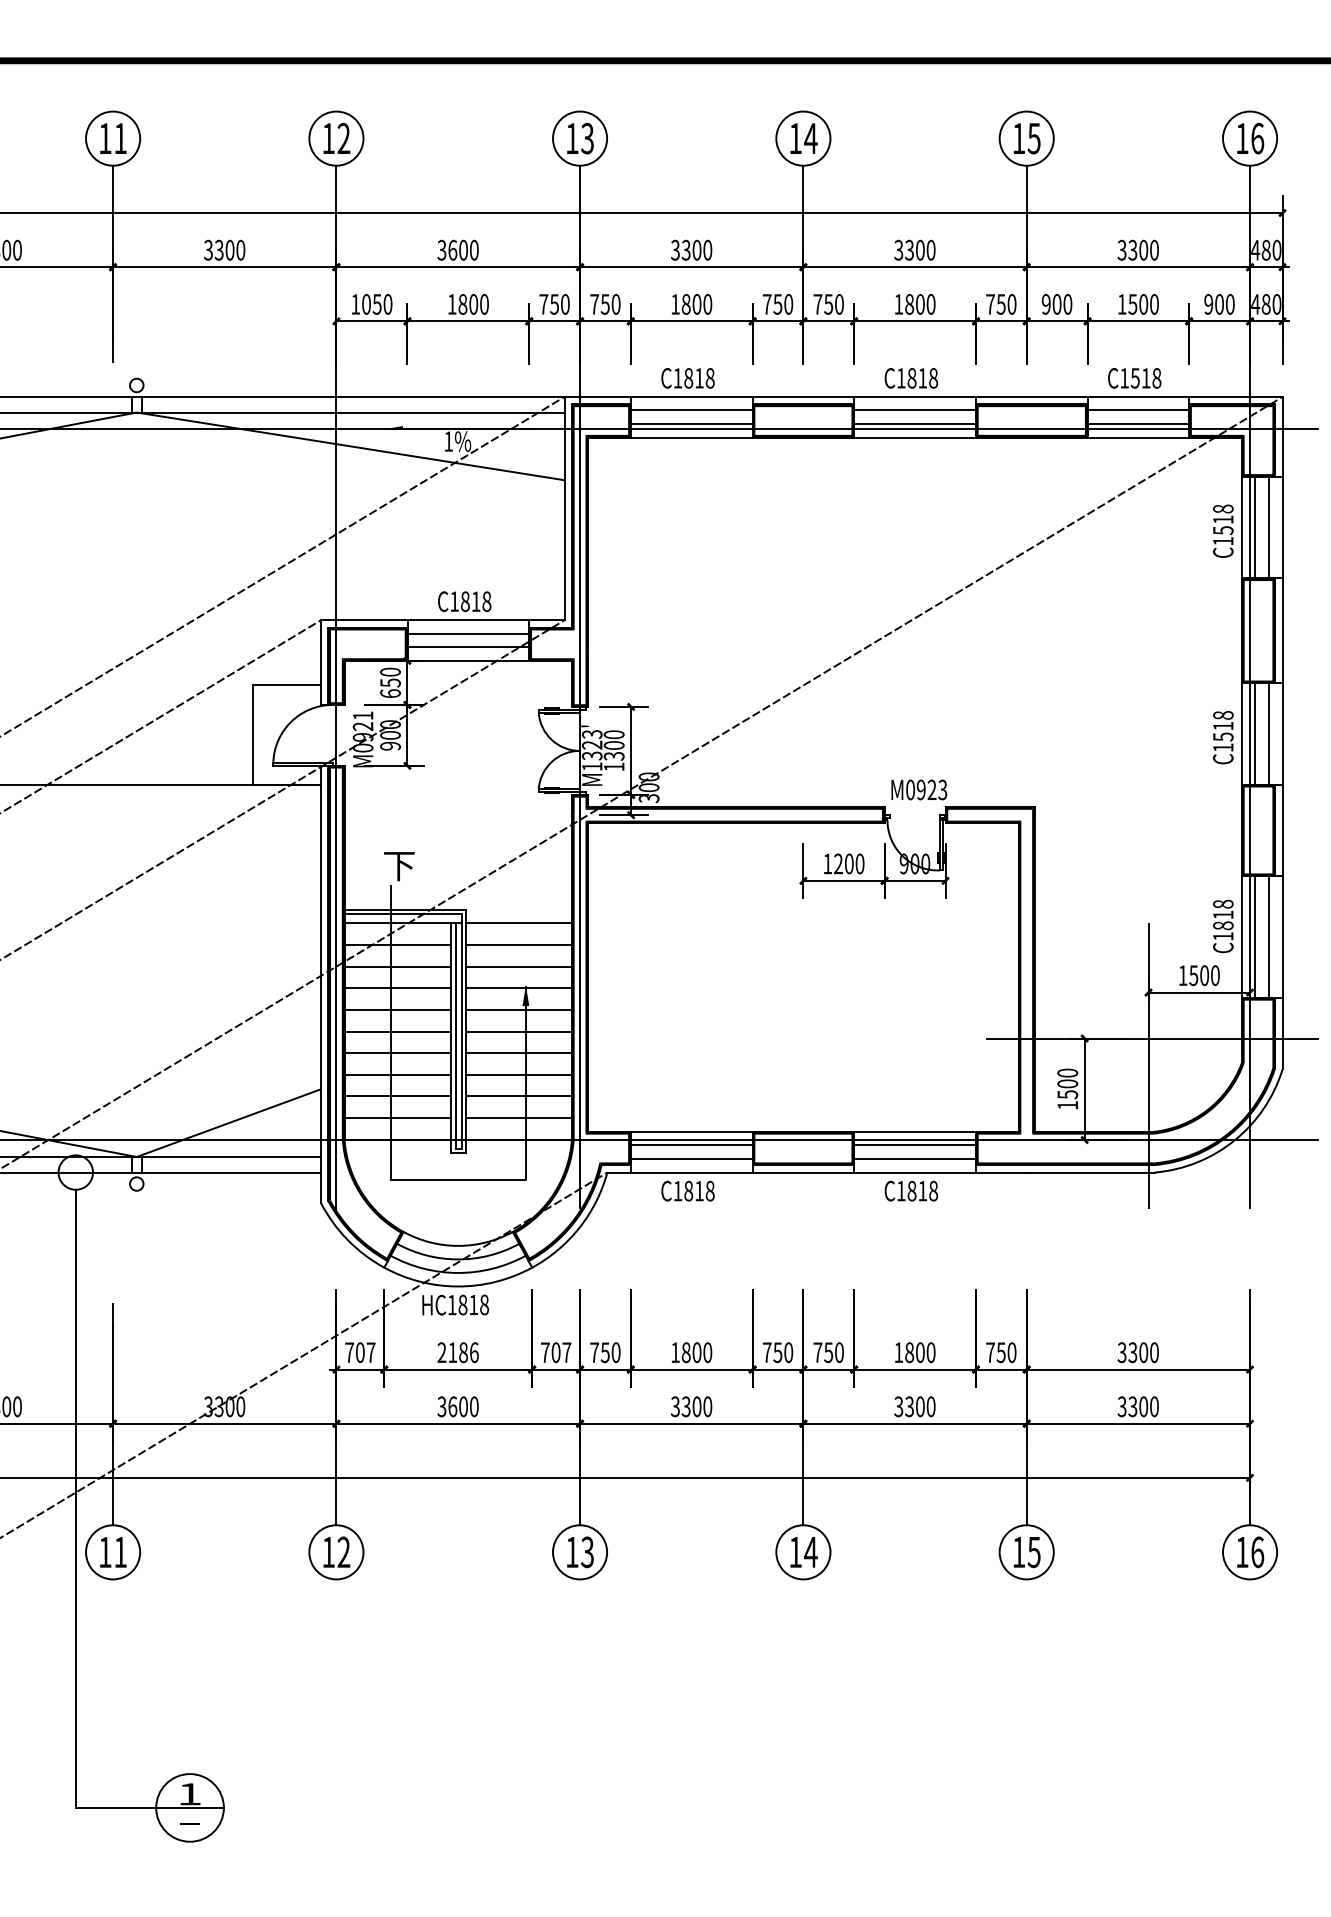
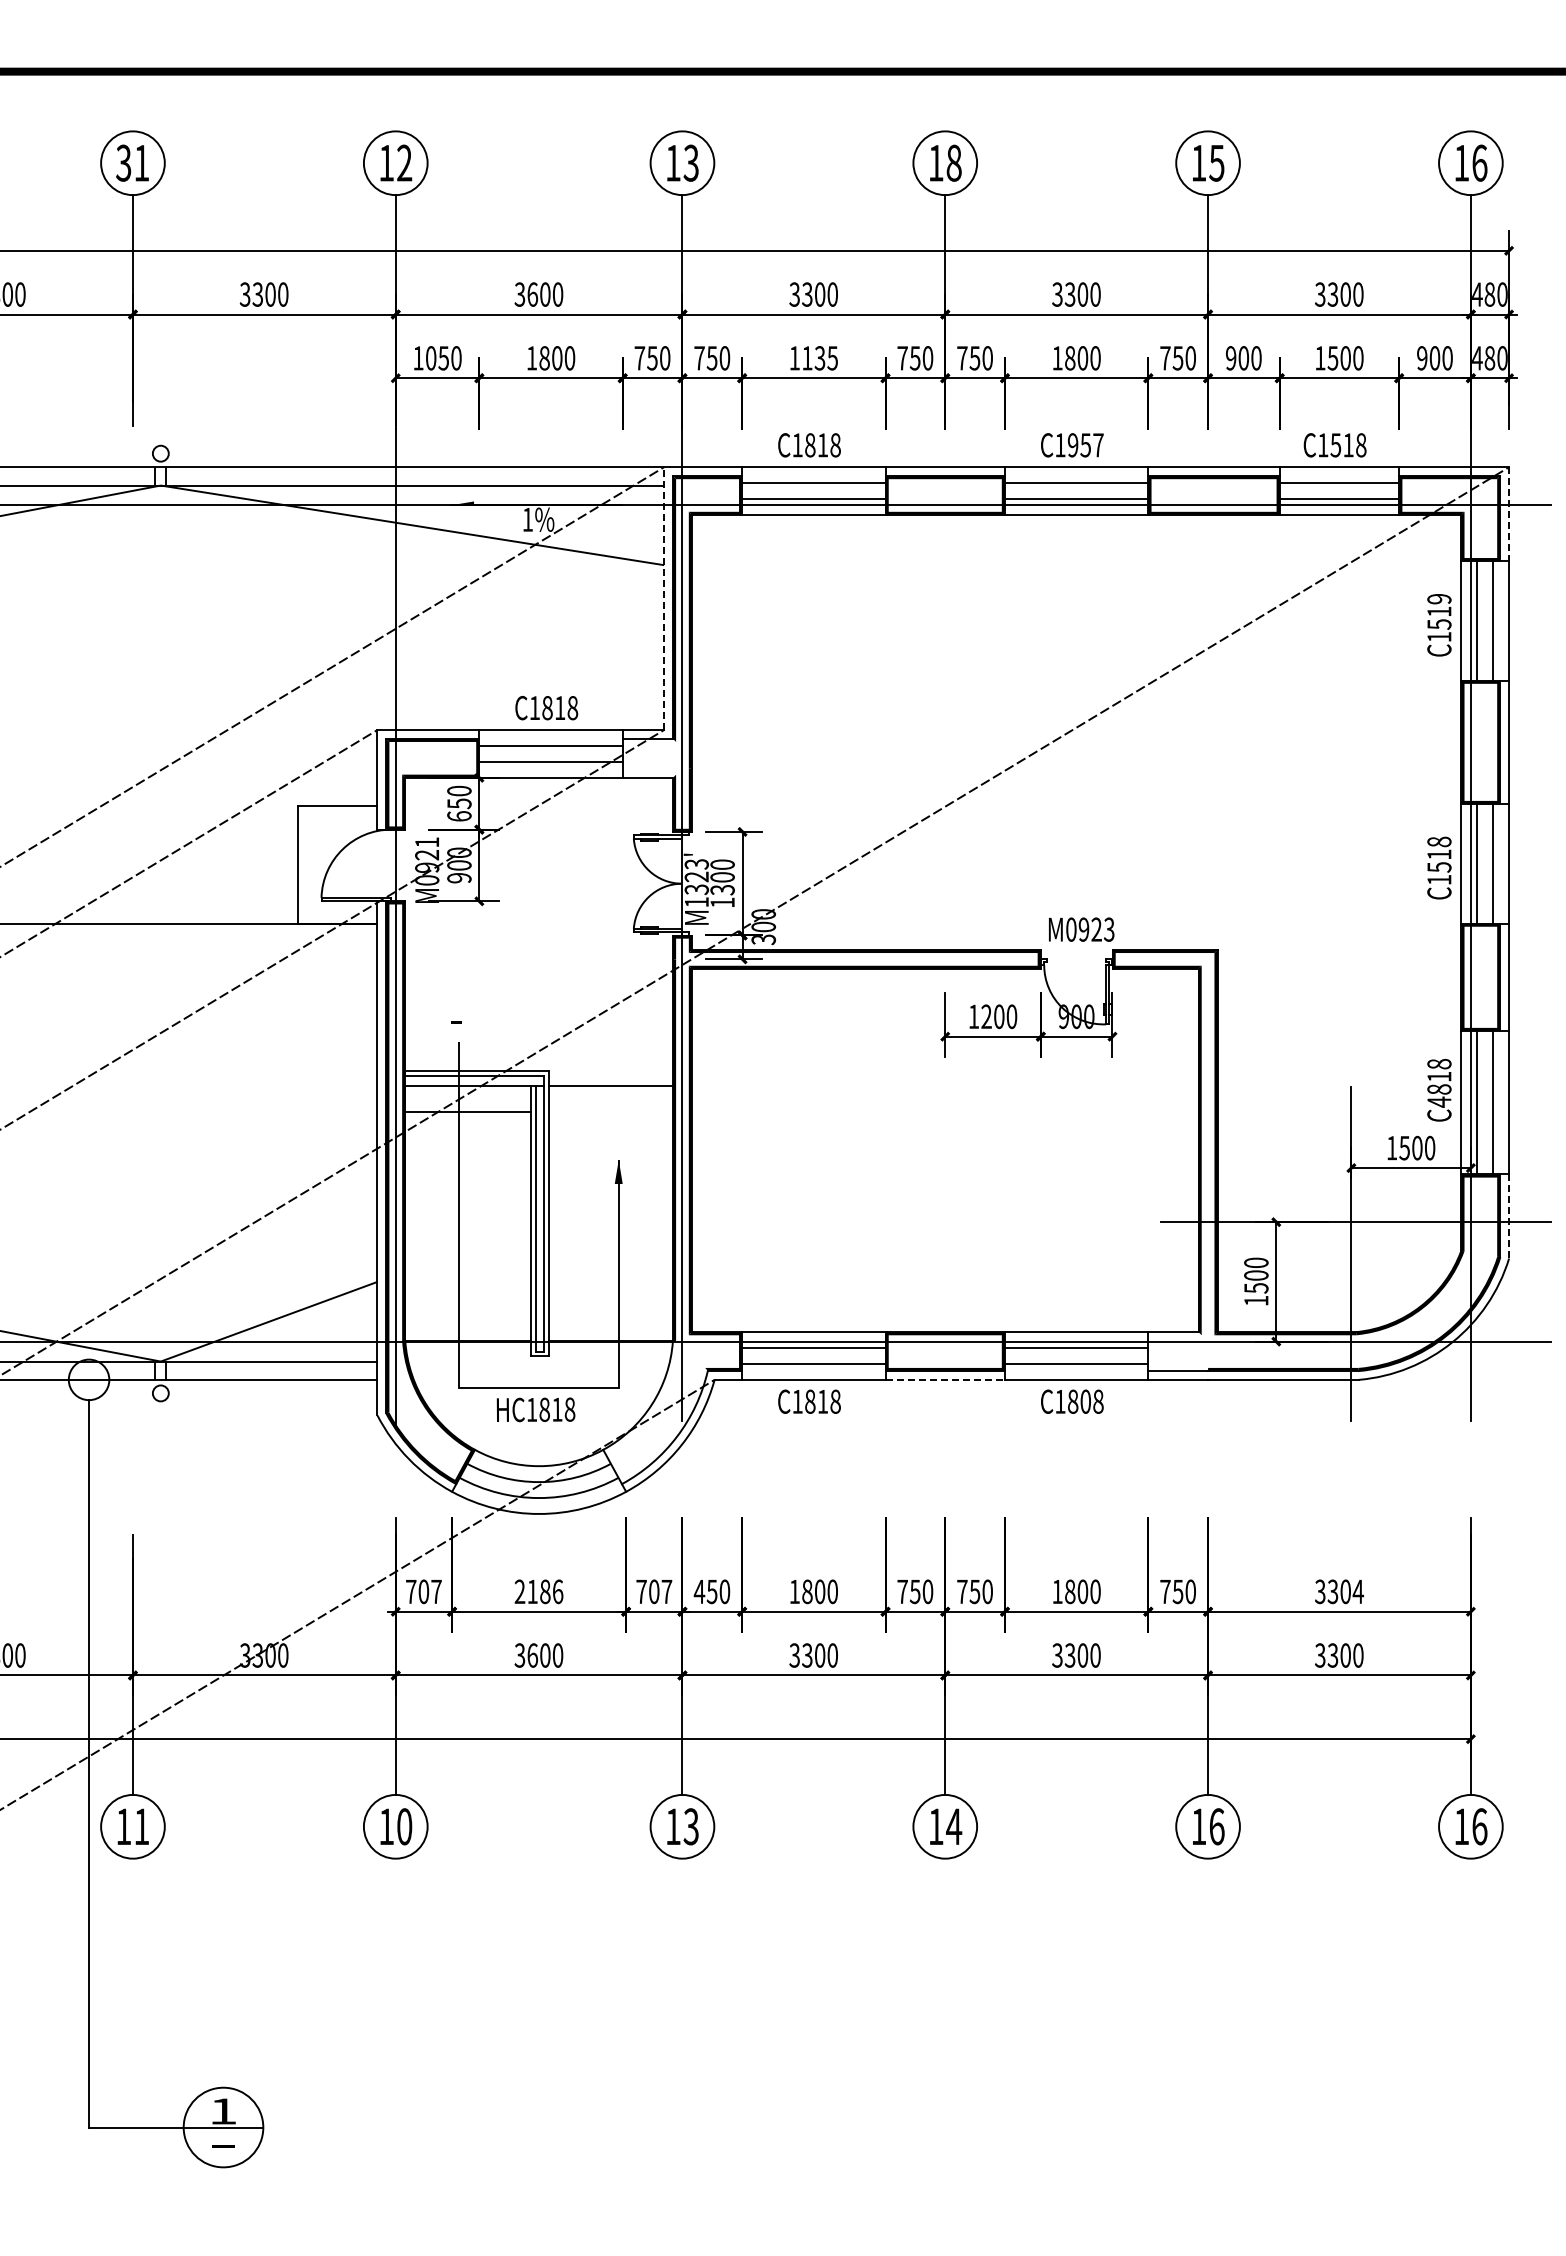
text: (105, 138) -> (123, 162), 11 -> 31
text: (811, 138) -> (954, 162), 14 -> 18
text: (696, 304) -> (819, 358), 1800 -> 1135
text: (922, 378) -> (1085, 445), C1818 -> C1957
line: (1282, 437) -> (1509, 514), solid -> dashed
line: (564, 508) -> (664, 598), solid -> dashed
text: (1223, 508) -> (1439, 598), C1518 -> C1519
fill: (552, 643) -> (649, 757), removed
text: (399, 866) -> (469, 1019), 下 -> -
text: (1223, 935) -> (1439, 1101), C1818 -> C4818
line: (519, 944) -> (611, 1111), removed
line: (398, 966) -> (468, 1137), removed
line: (519, 966) -> (611, 1137), removed
line: (398, 987) -> (468, 1162), removed
line: (519, 987) -> (611, 1162), removed
line: (398, 1009) -> (468, 1188), removed
line: (519, 1009) -> (611, 1188), removed
line: (398, 1031) -> (468, 1213), removed
line: (519, 1031) -> (611, 1213), removed
line: (1282, 1033) -> (1509, 1216), solid -> dashed
line: (398, 1053) -> (468, 1239), removed
line: (519, 1053) -> (611, 1239), removed
line: (398, 1074) -> (468, 1264), removed
line: (519, 1074) -> (611, 1264), removed
line: (398, 1096) -> (468, 1290), removed
line: (519, 1096) -> (611, 1290), removed
line: (398, 1117) -> (468, 1315), removed
line: (519, 1117) -> (611, 1315), removed
fill: (1001, 1148) -> (1178, 1351), removed
line: (803, 1172) -> (945, 1379), solid -> dashed
text: (922, 1190) -> (1085, 1401), C1818 -> C1808
fill: (557, 1200) -> (655, 1412), removed
text: (455, 1304) -> (535, 1409), moved
text: (594, 1352) -> (699, 1591), 750 -> 450
text: (1153, 1352) -> (1357, 1591), 3300 -> 3304
text: (343, 1552) -> (404, 1826), 12 -> 10
text: (1033, 1552) -> (1216, 1826), 15 -> 16

